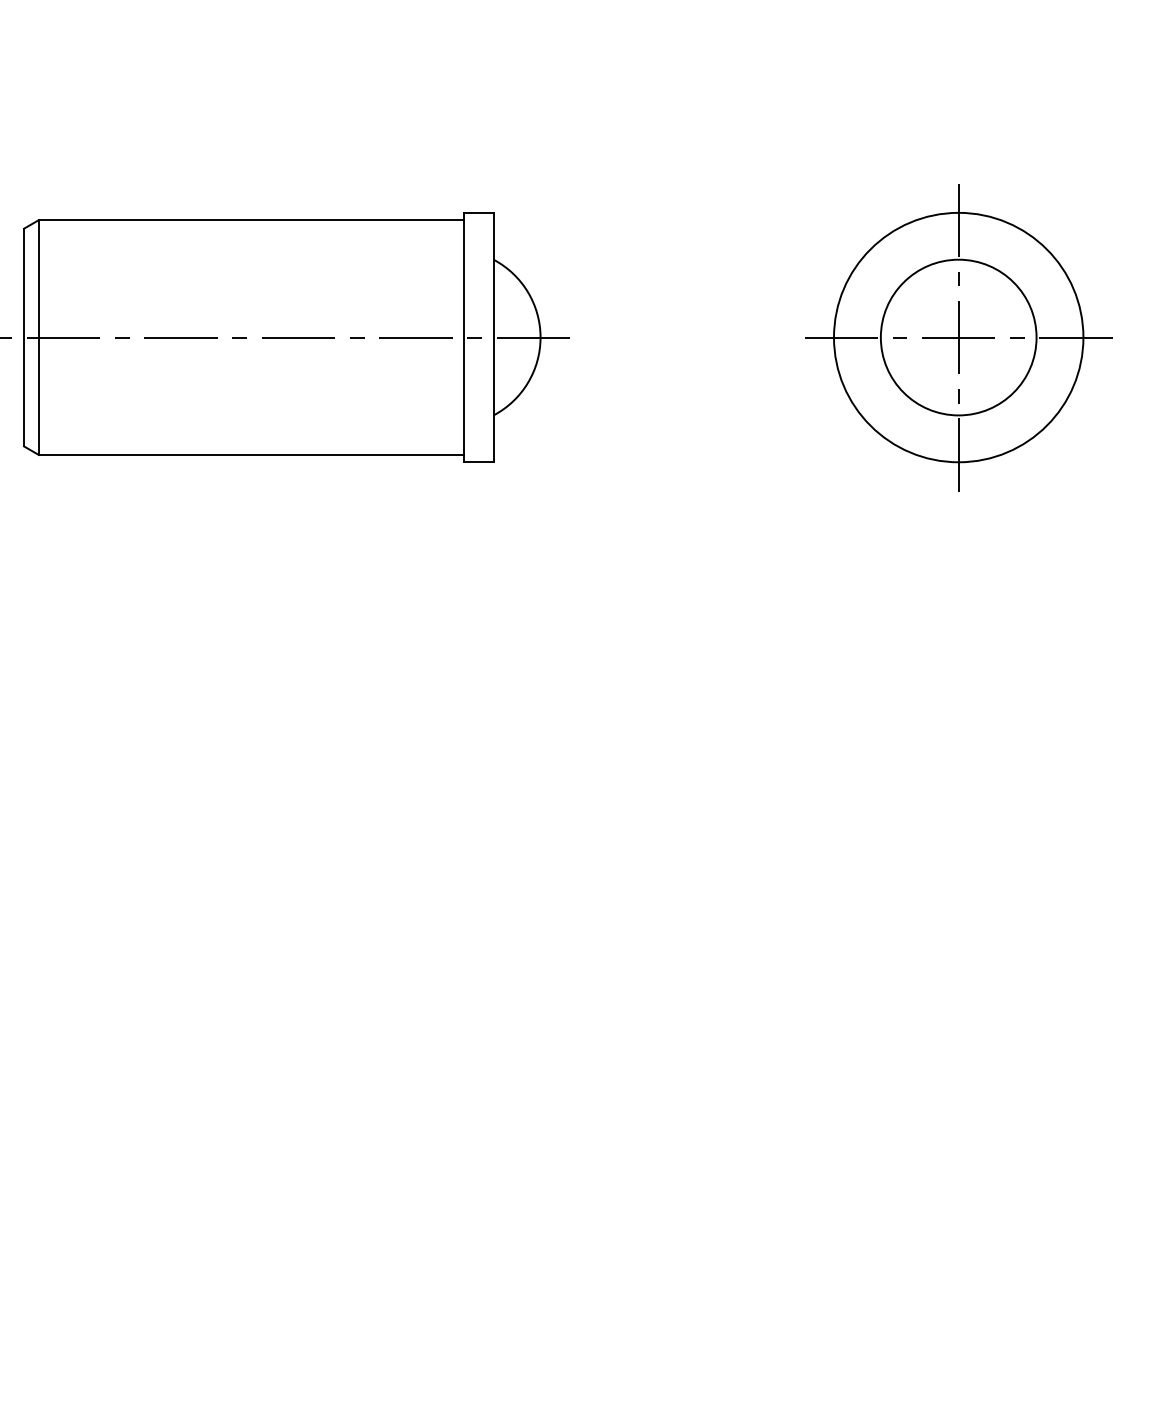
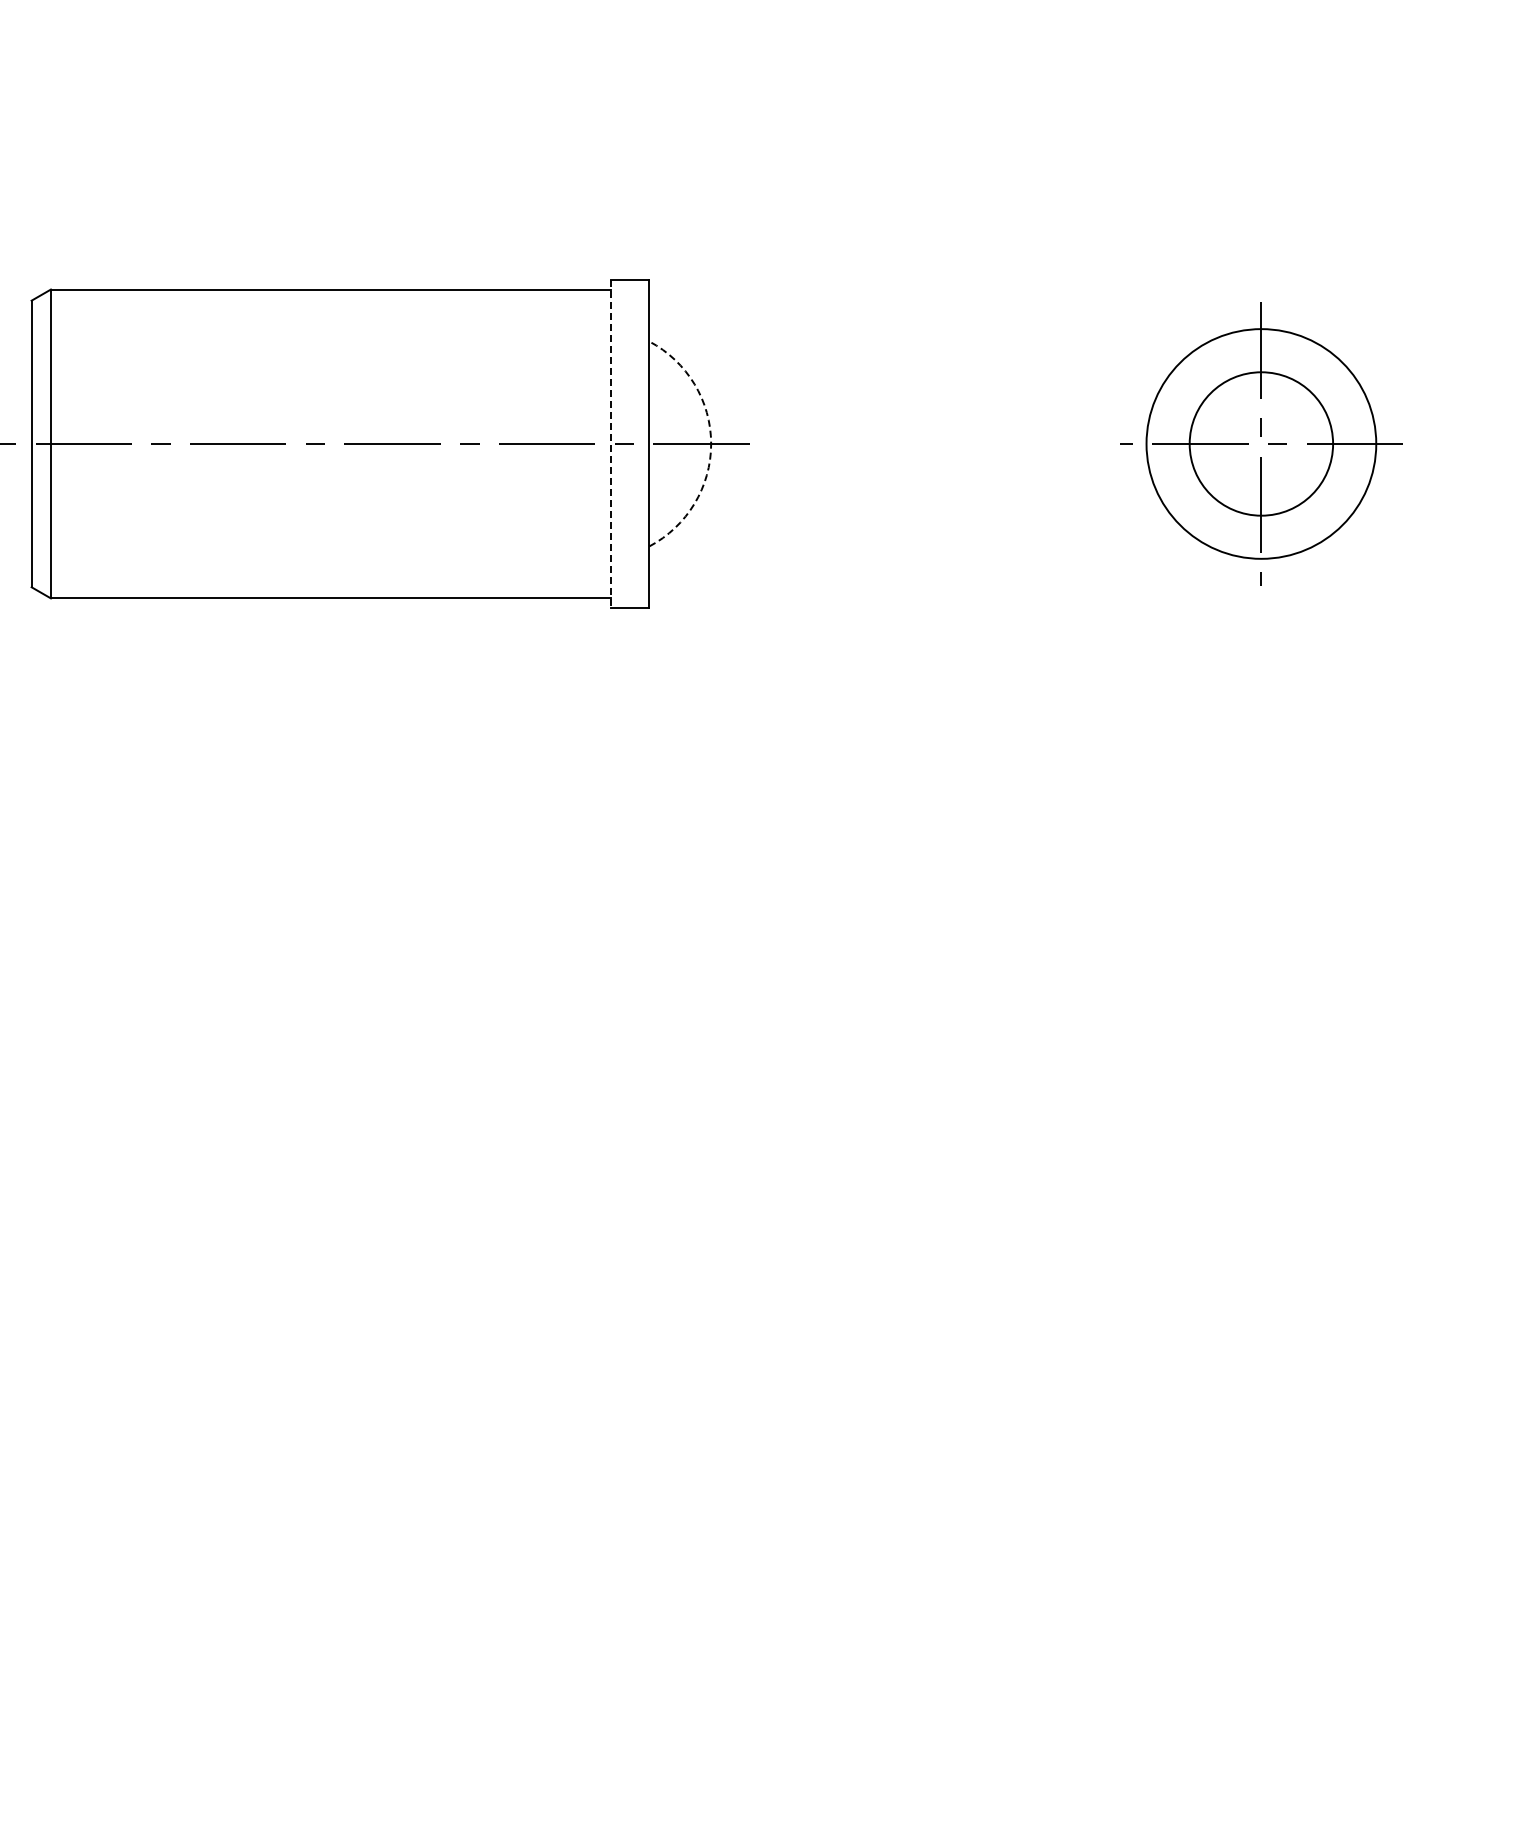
line: (464, 337) -> (610, 444), solid -> dashed
arc: (540, 337) -> (711, 443), solid -> dashed
part: (958, 337) -> (1261, 443), size x0.7

